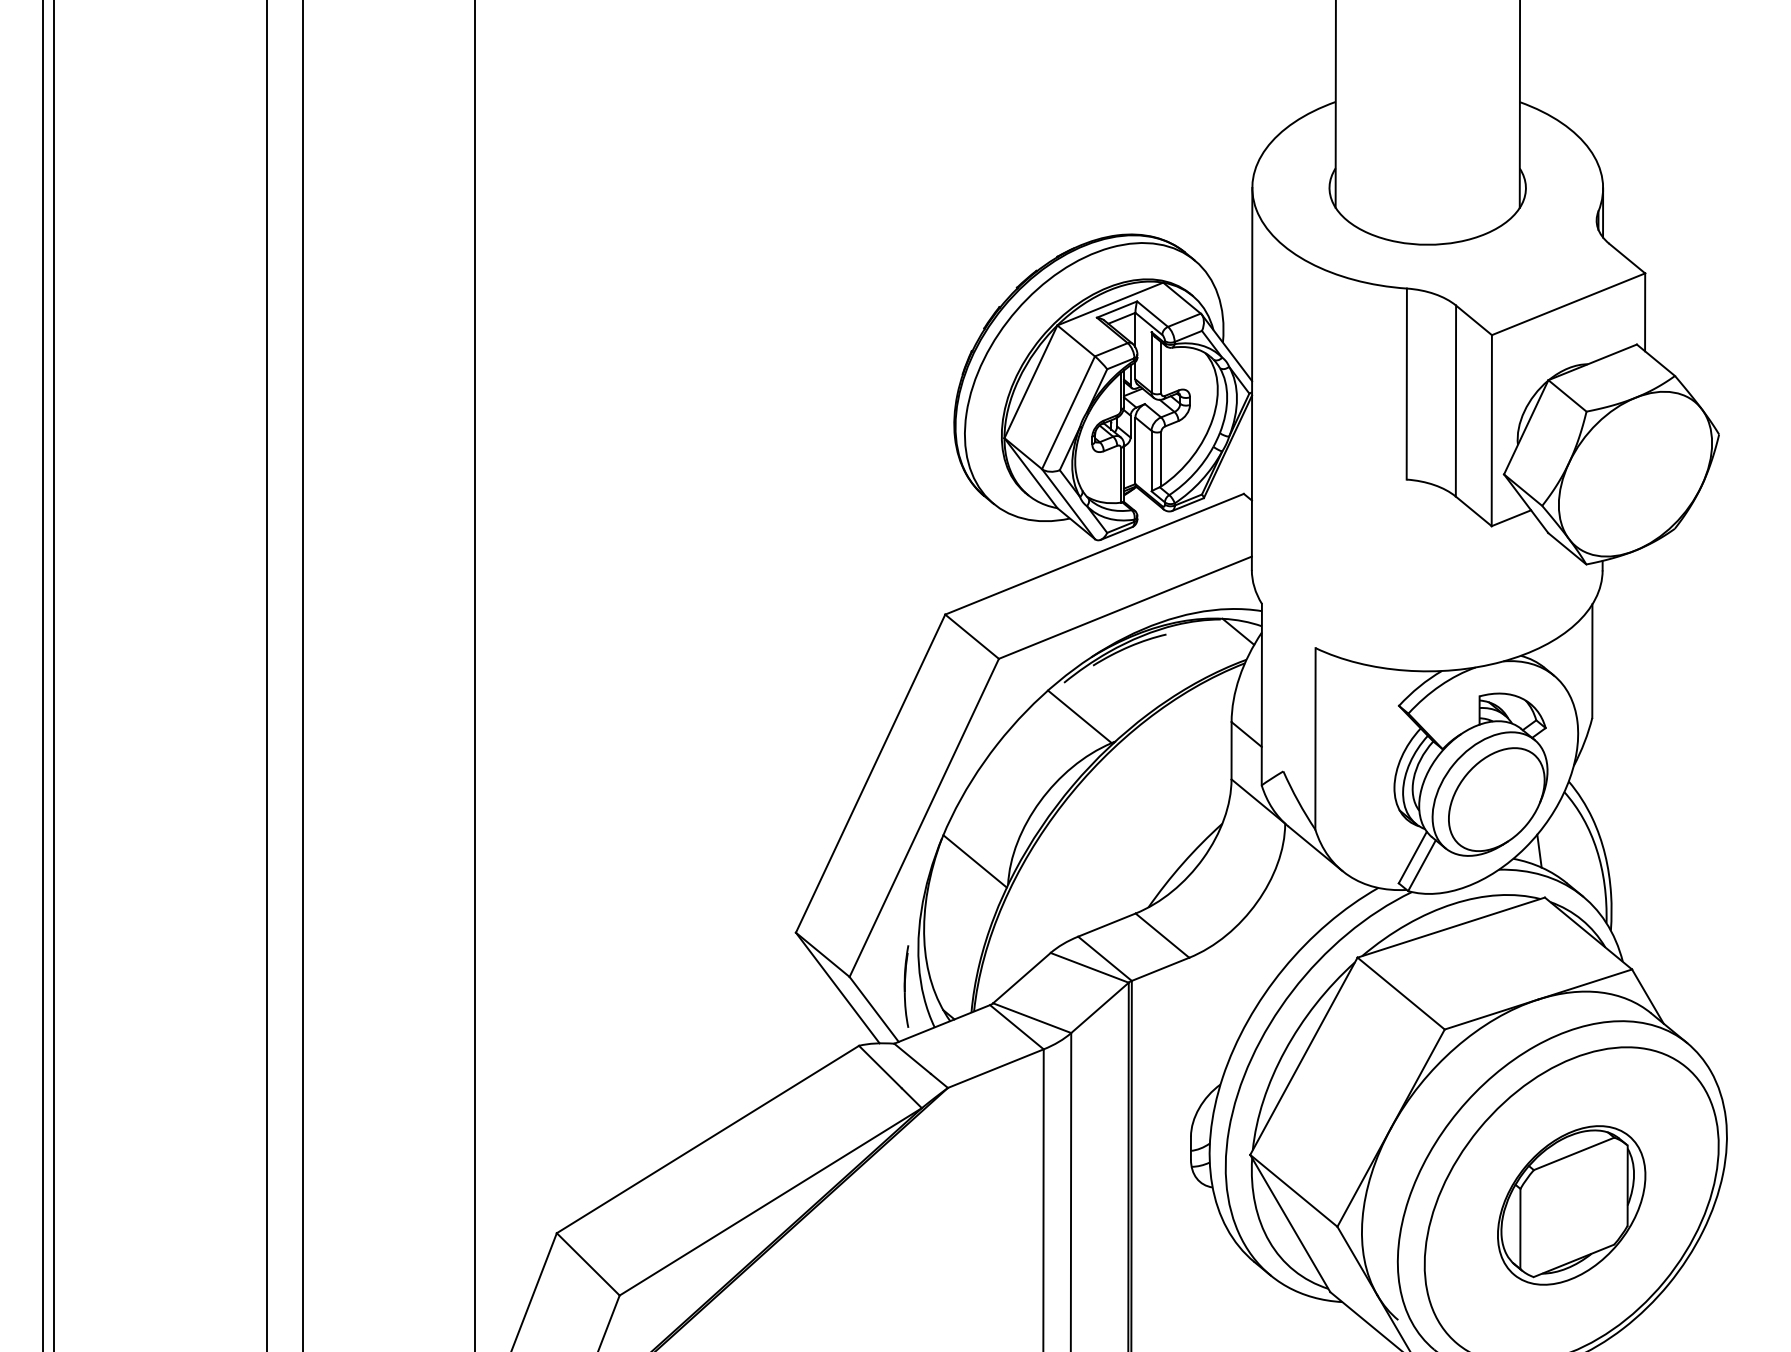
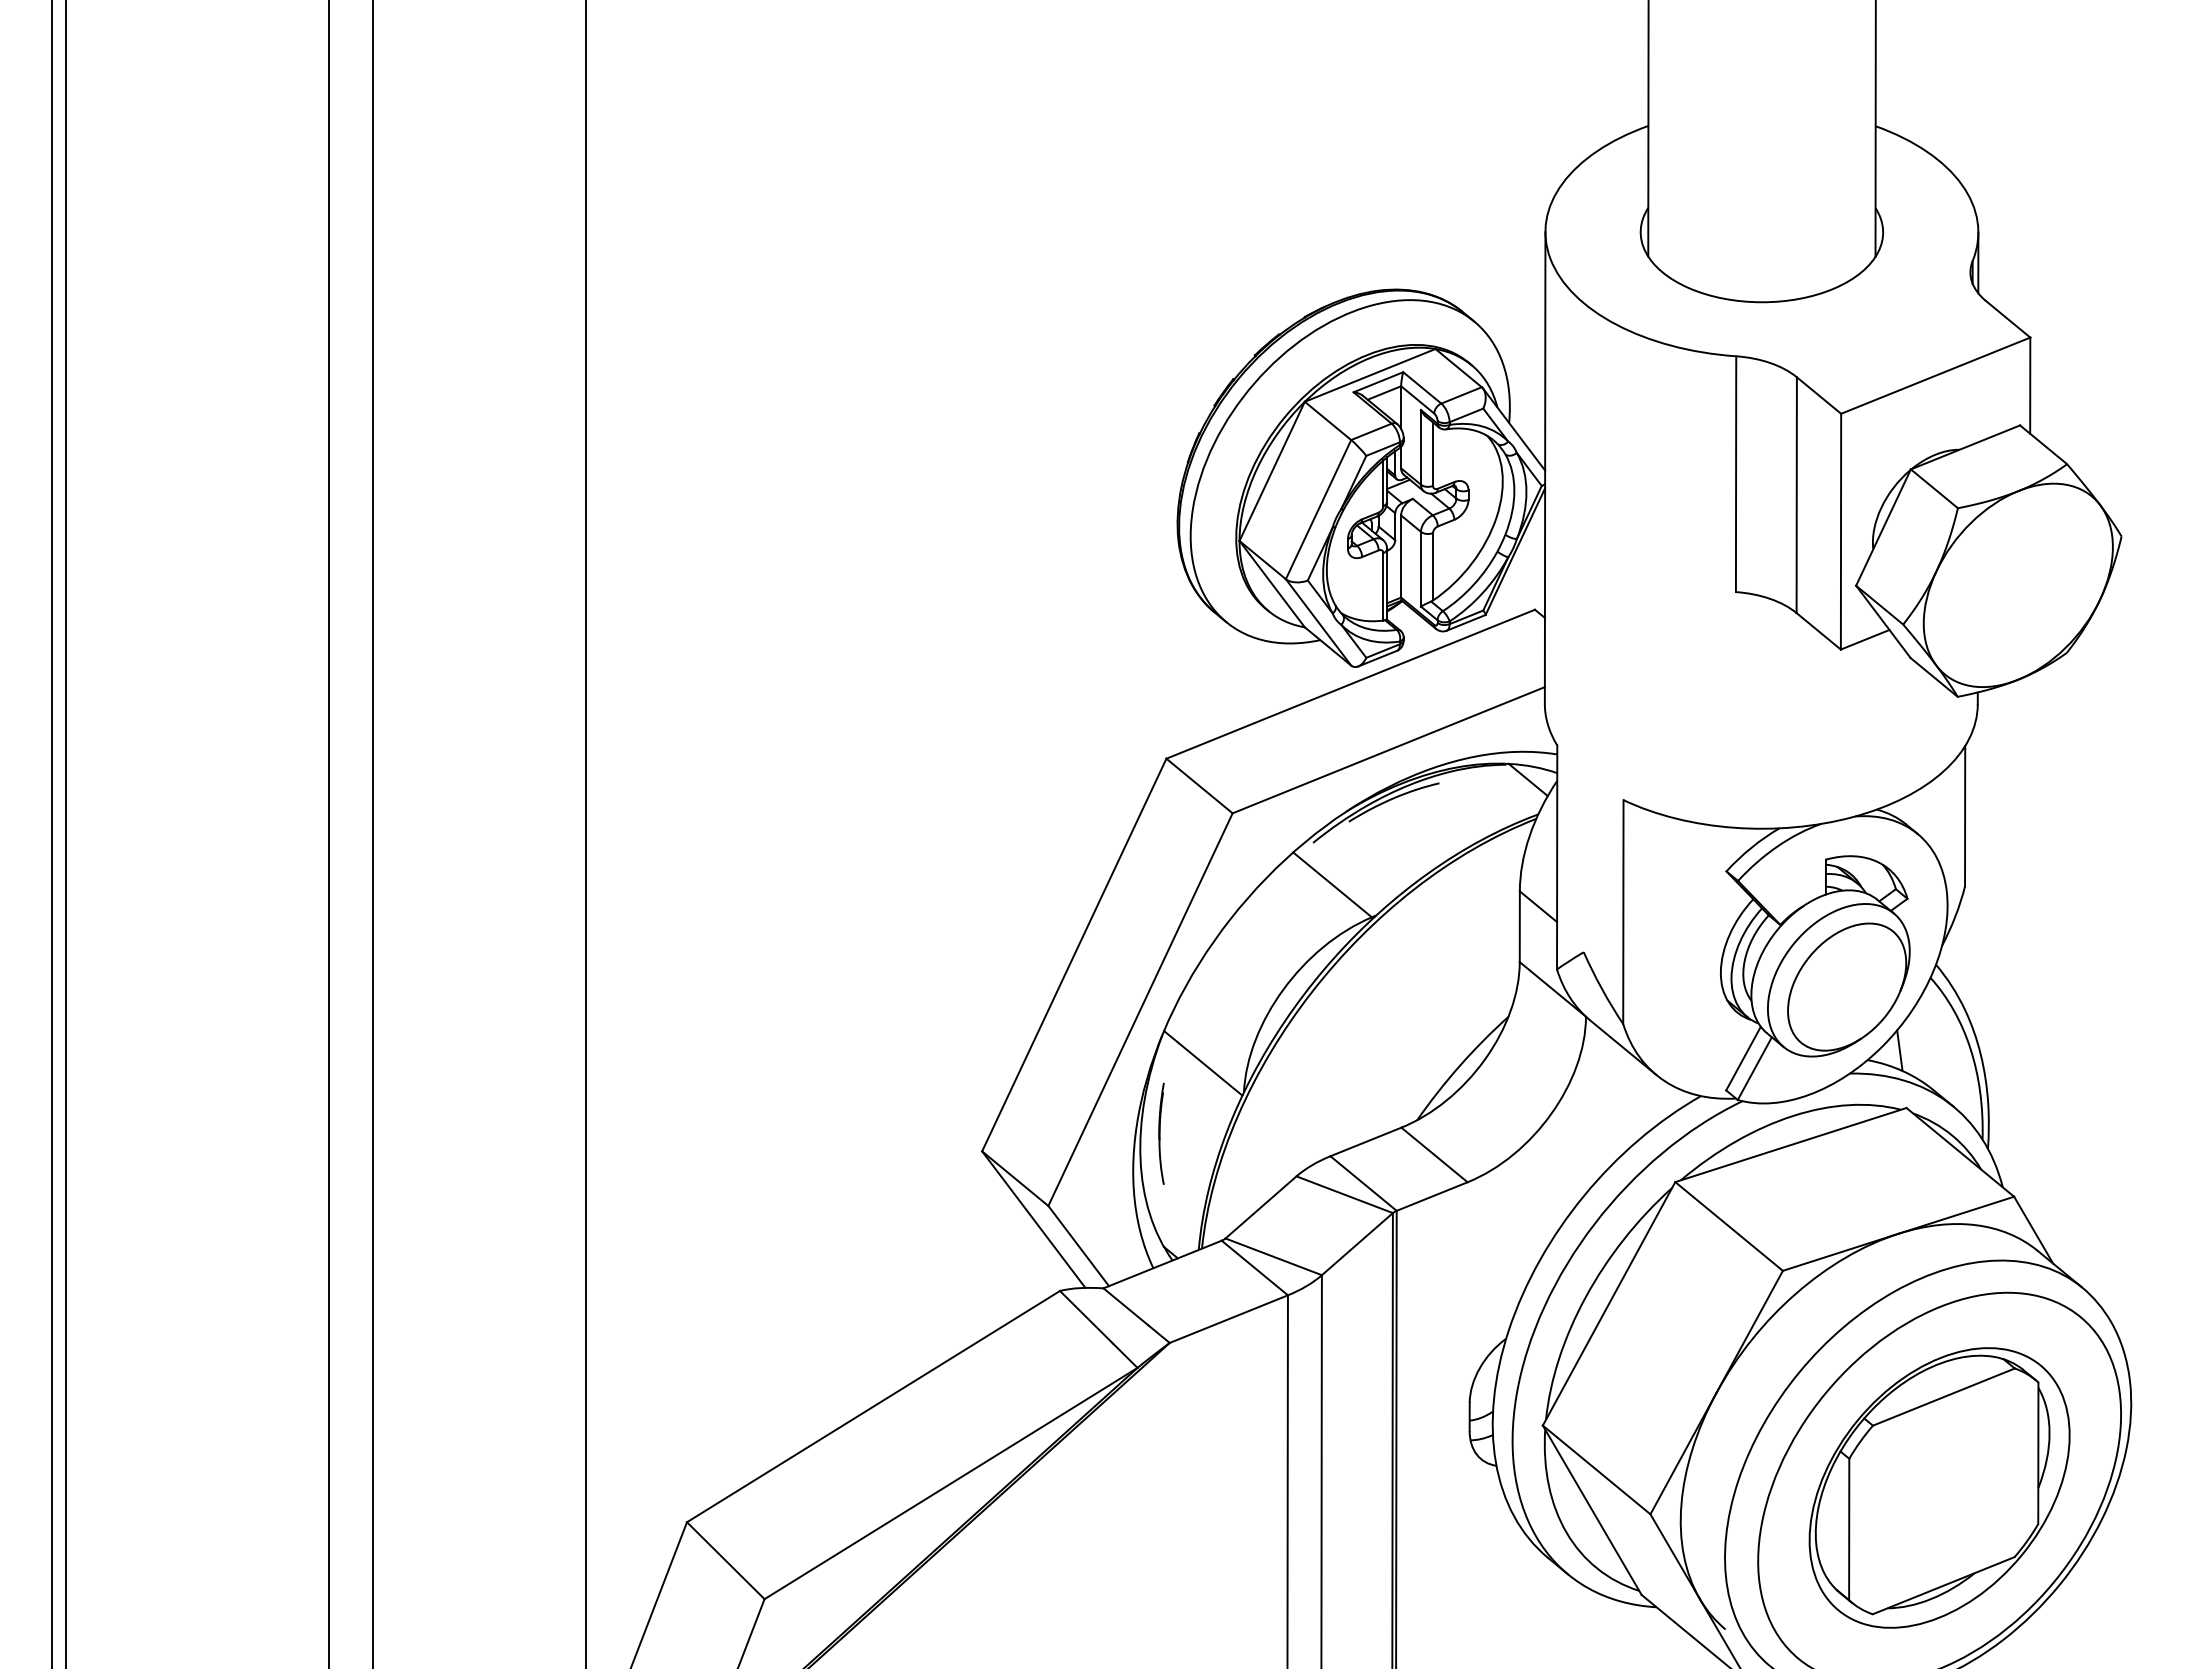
part: (906, 986) -> (1161, 1133), moved
part: (1571, 1205) -> (1939, 1487), size x1.43

